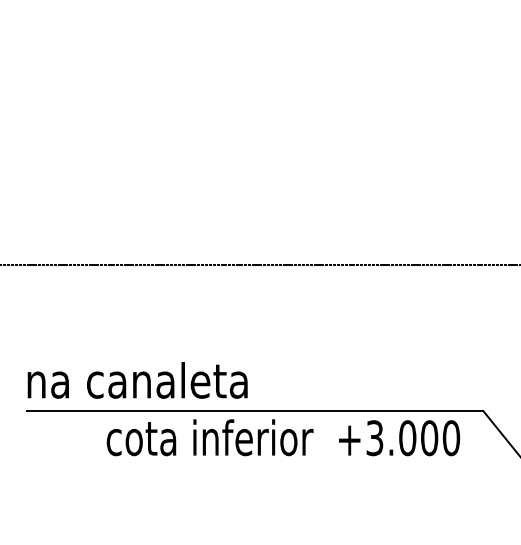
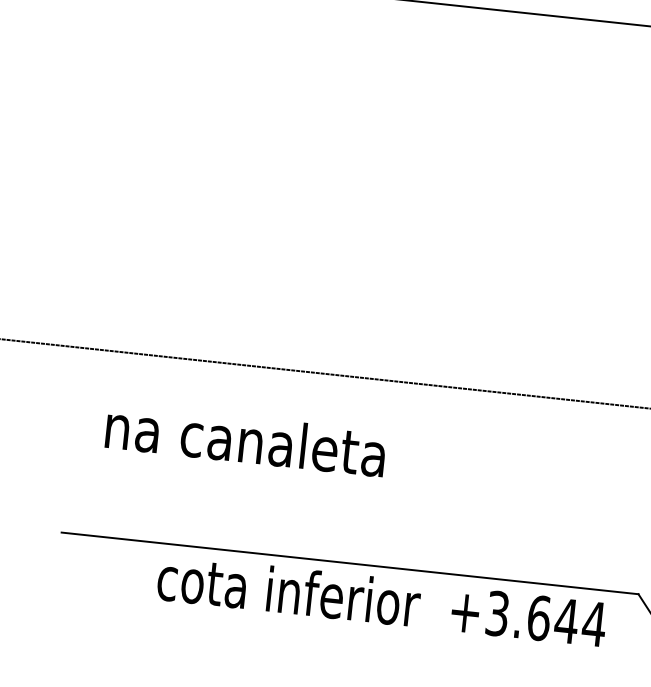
text: (137, 380) -> (245, 440), moved
text: (429, 438) -> (566, 621), +3.000 -> +3.644

